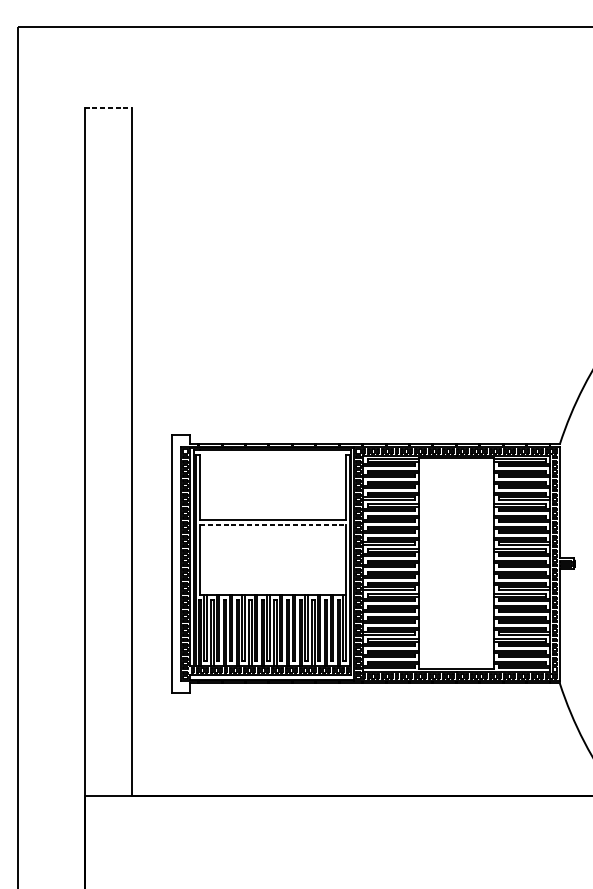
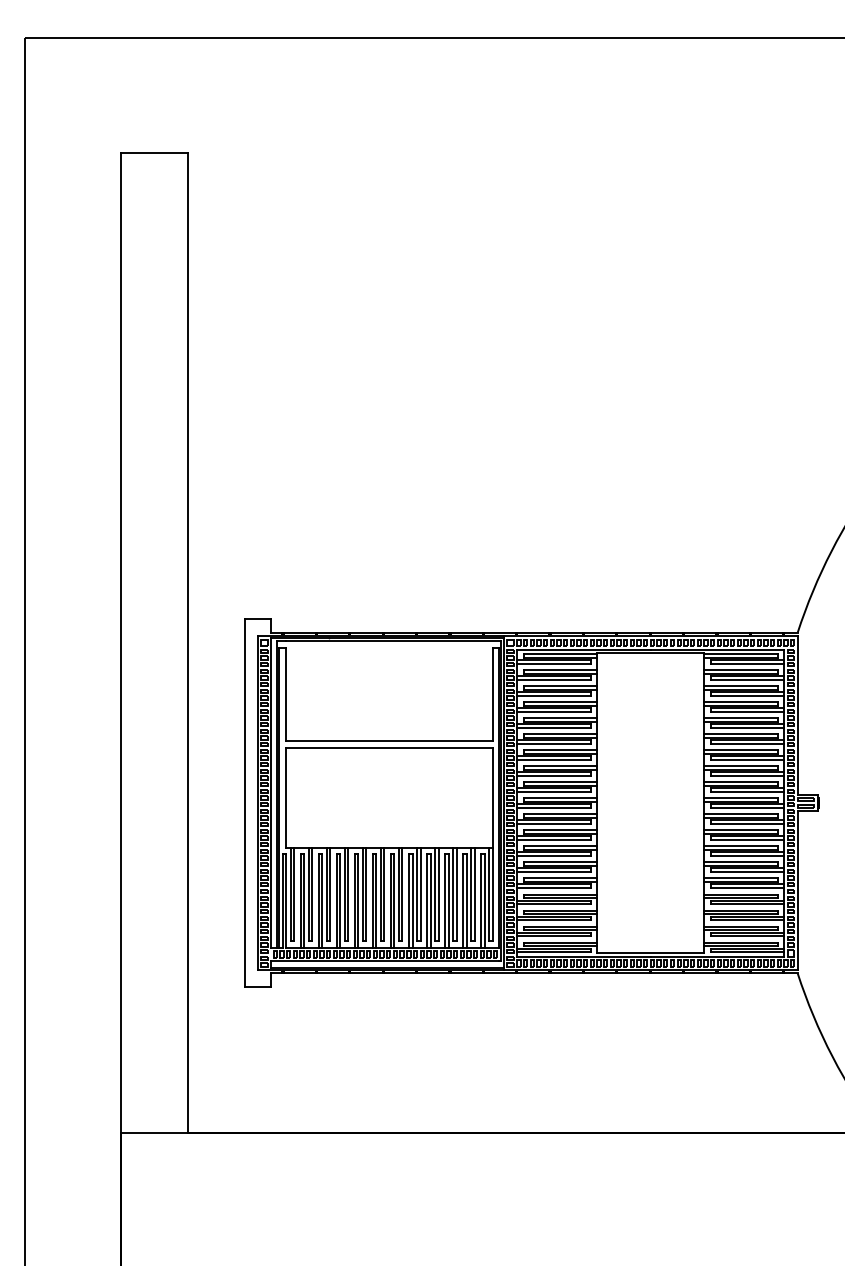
line: (108, 107) -> (154, 153), dashed -> solid
line: (273, 524) -> (389, 747), dashed -> solid

